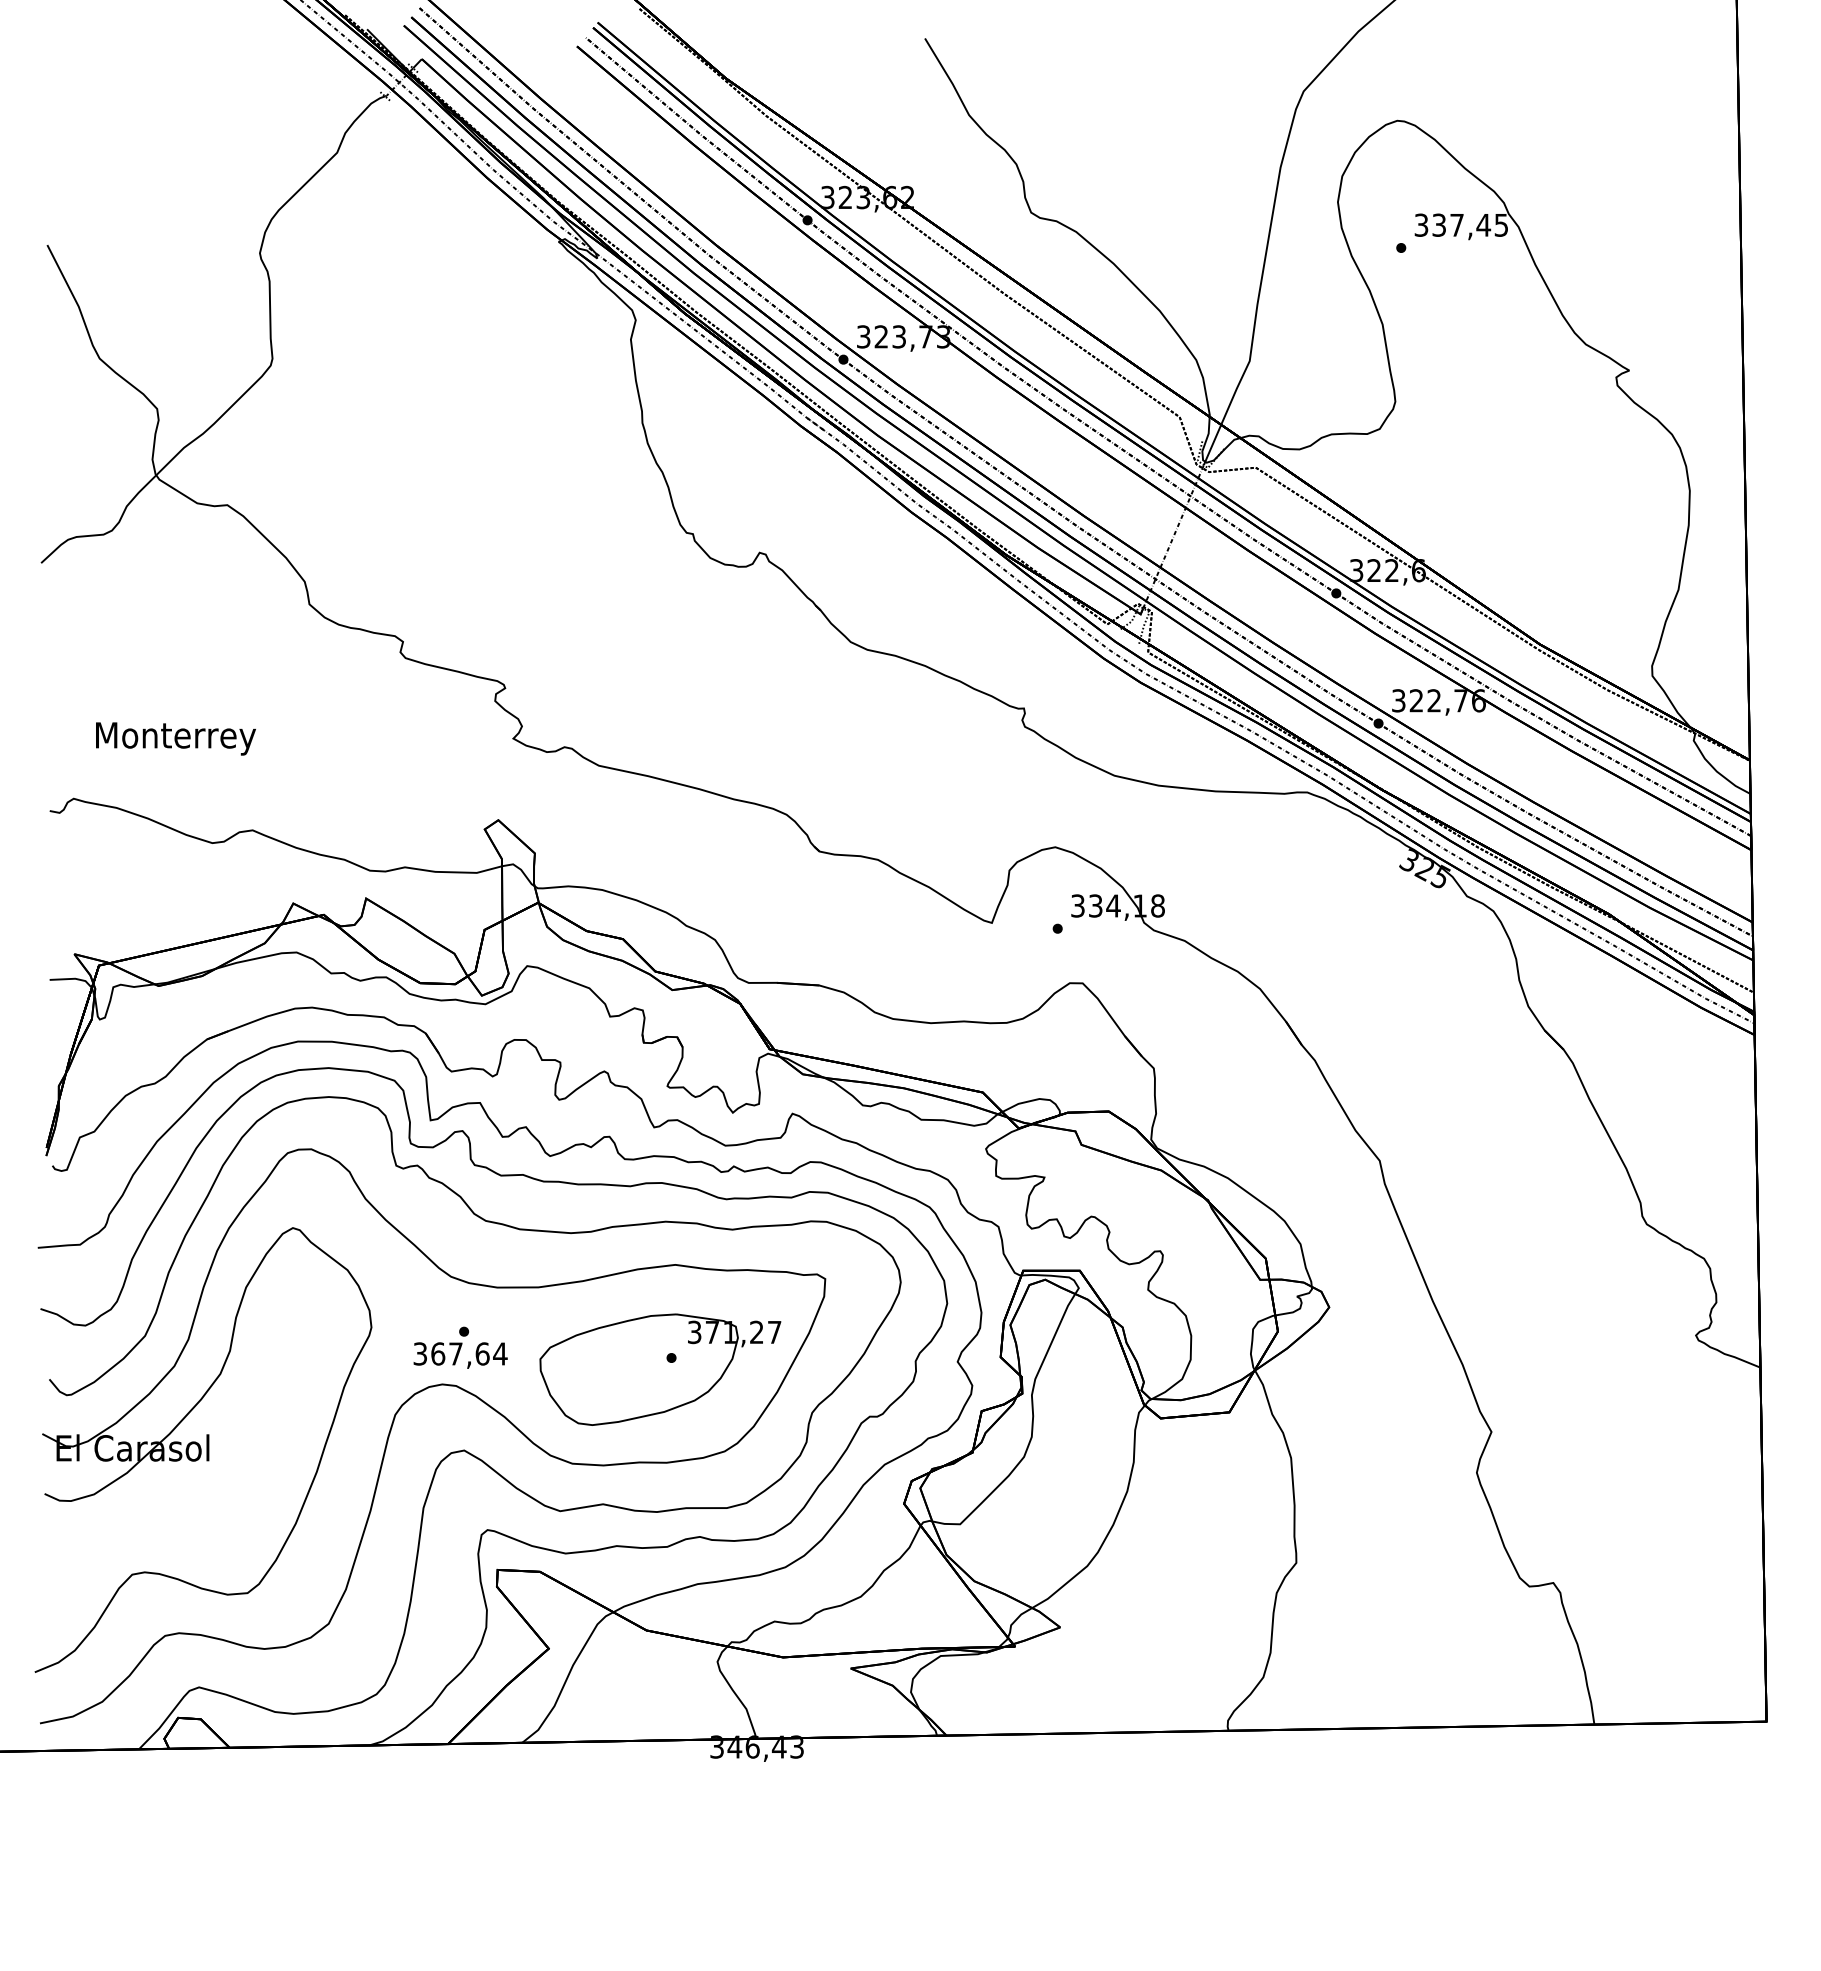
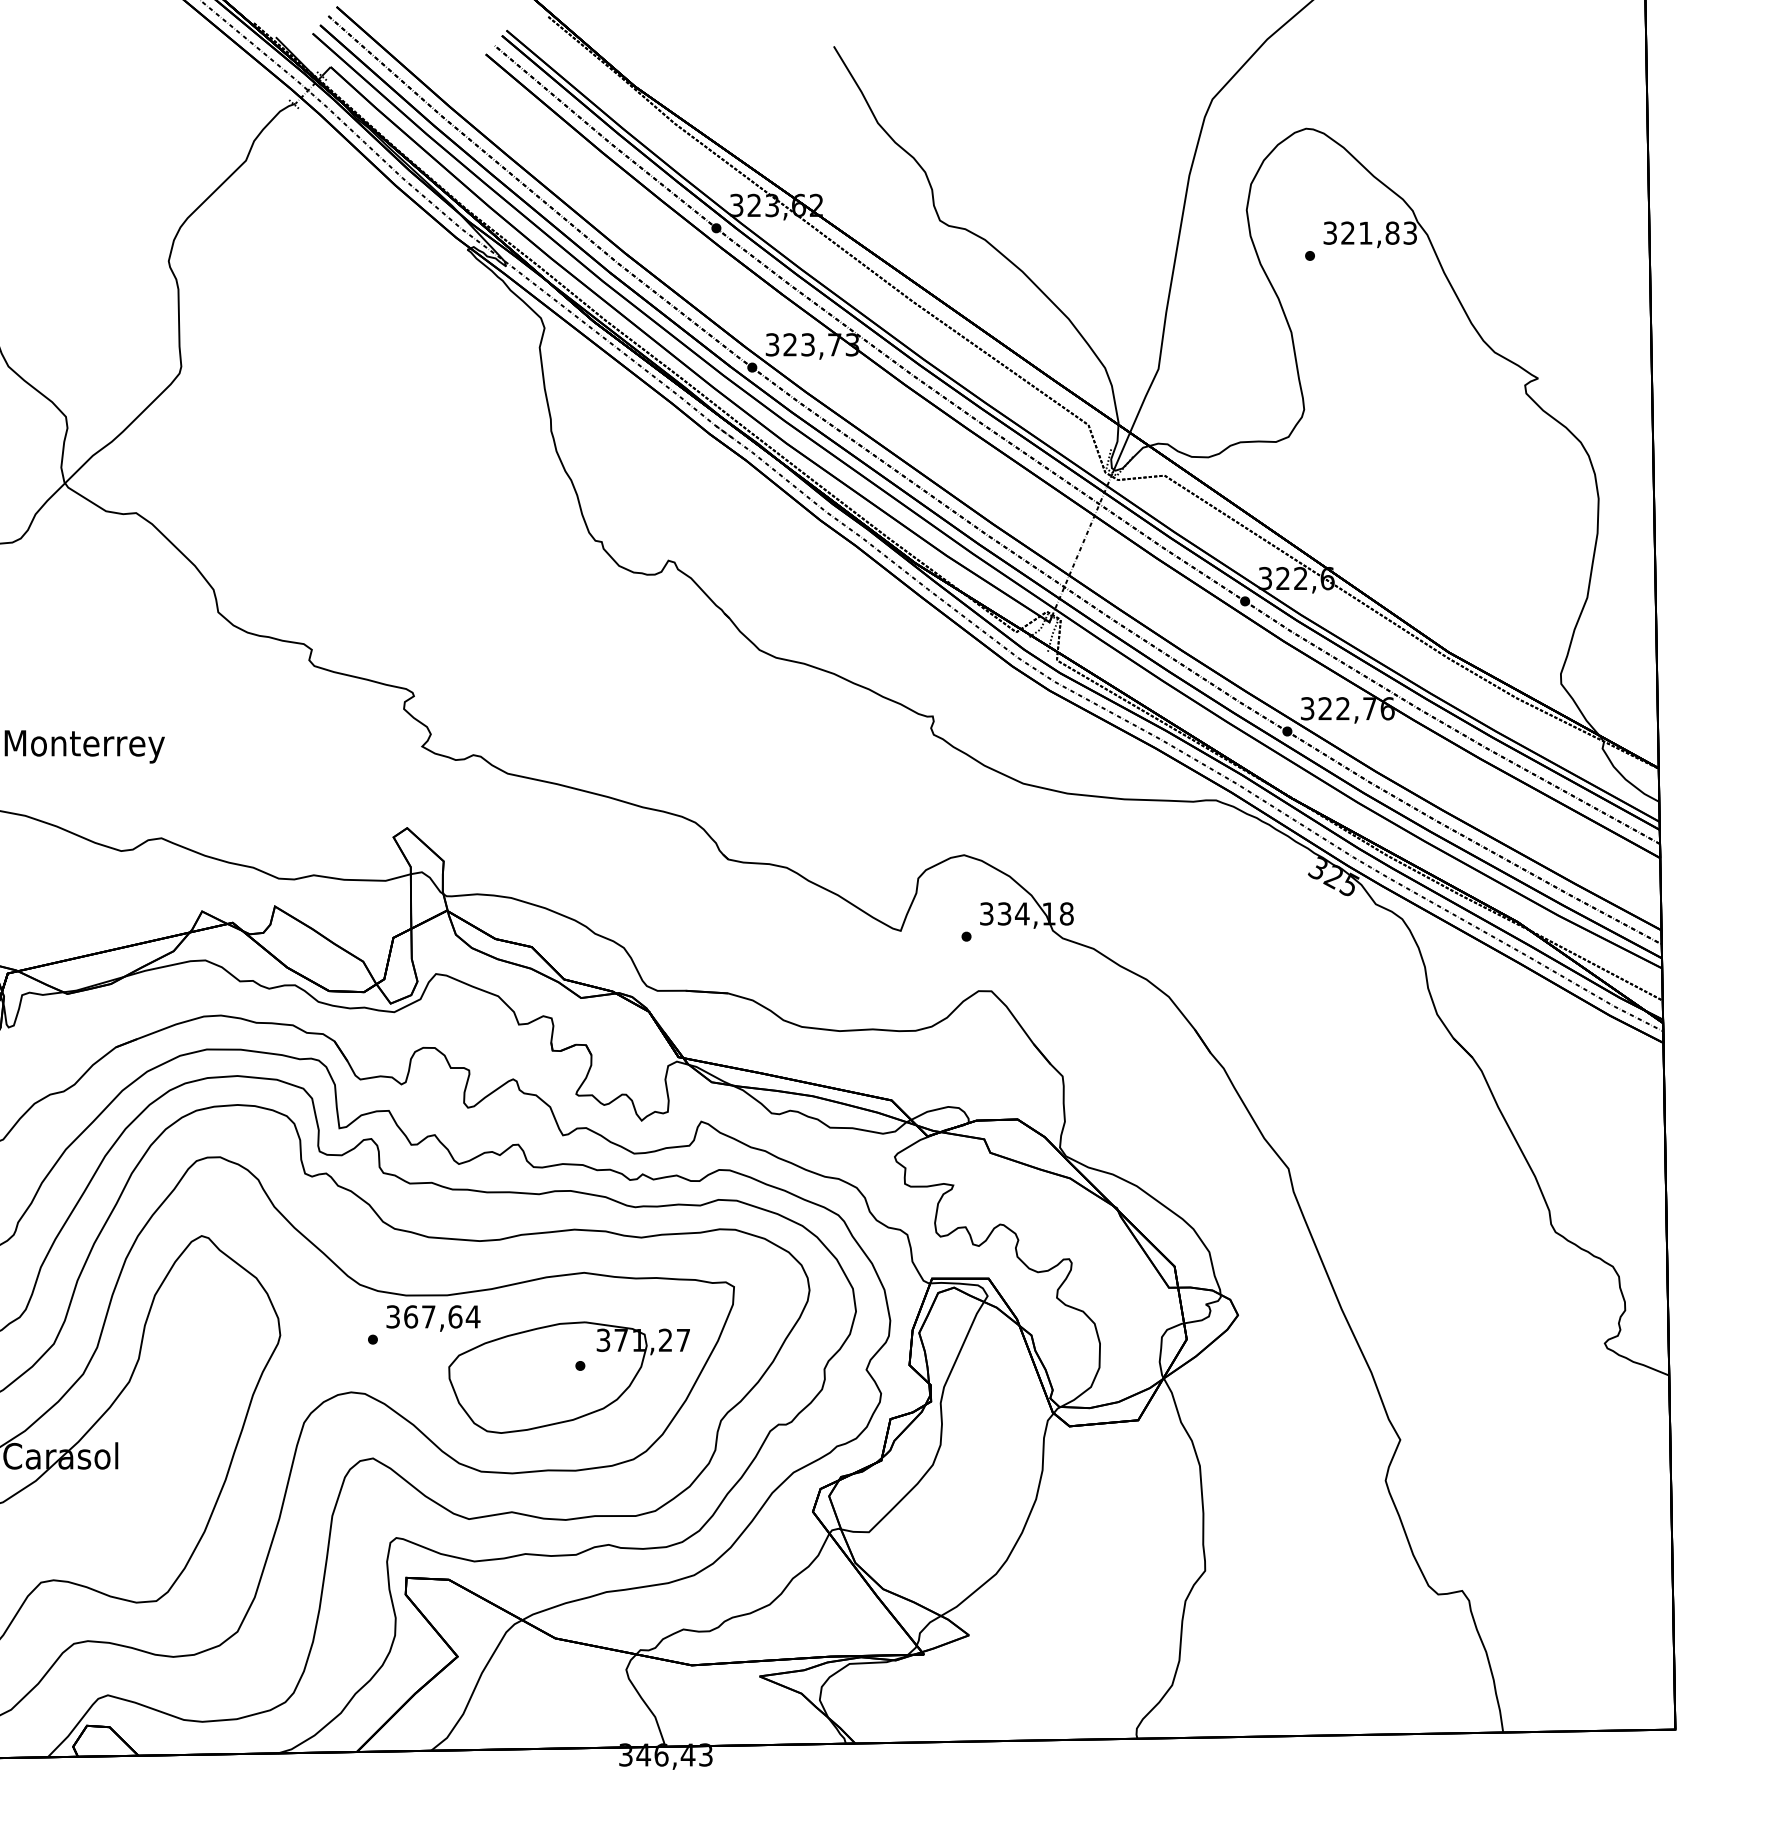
text: (1470, 224) -> (1379, 232), 337,45 -> 321,83
text: (460, 1355) -> (433, 1318), moved

